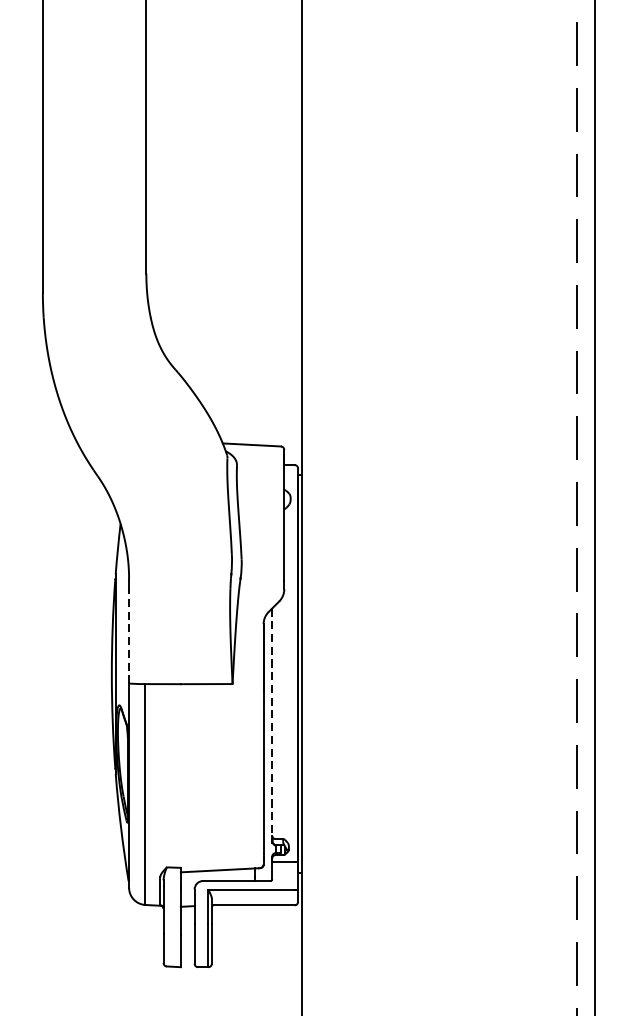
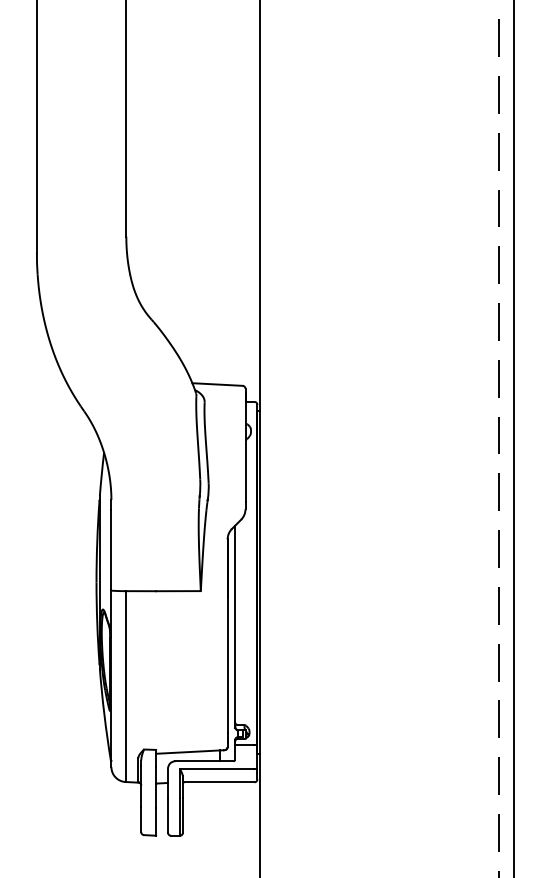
line: (129, 635) -> (111, 549), dashed -> solid
line: (272, 722) -> (235, 624), dashed -> solid

